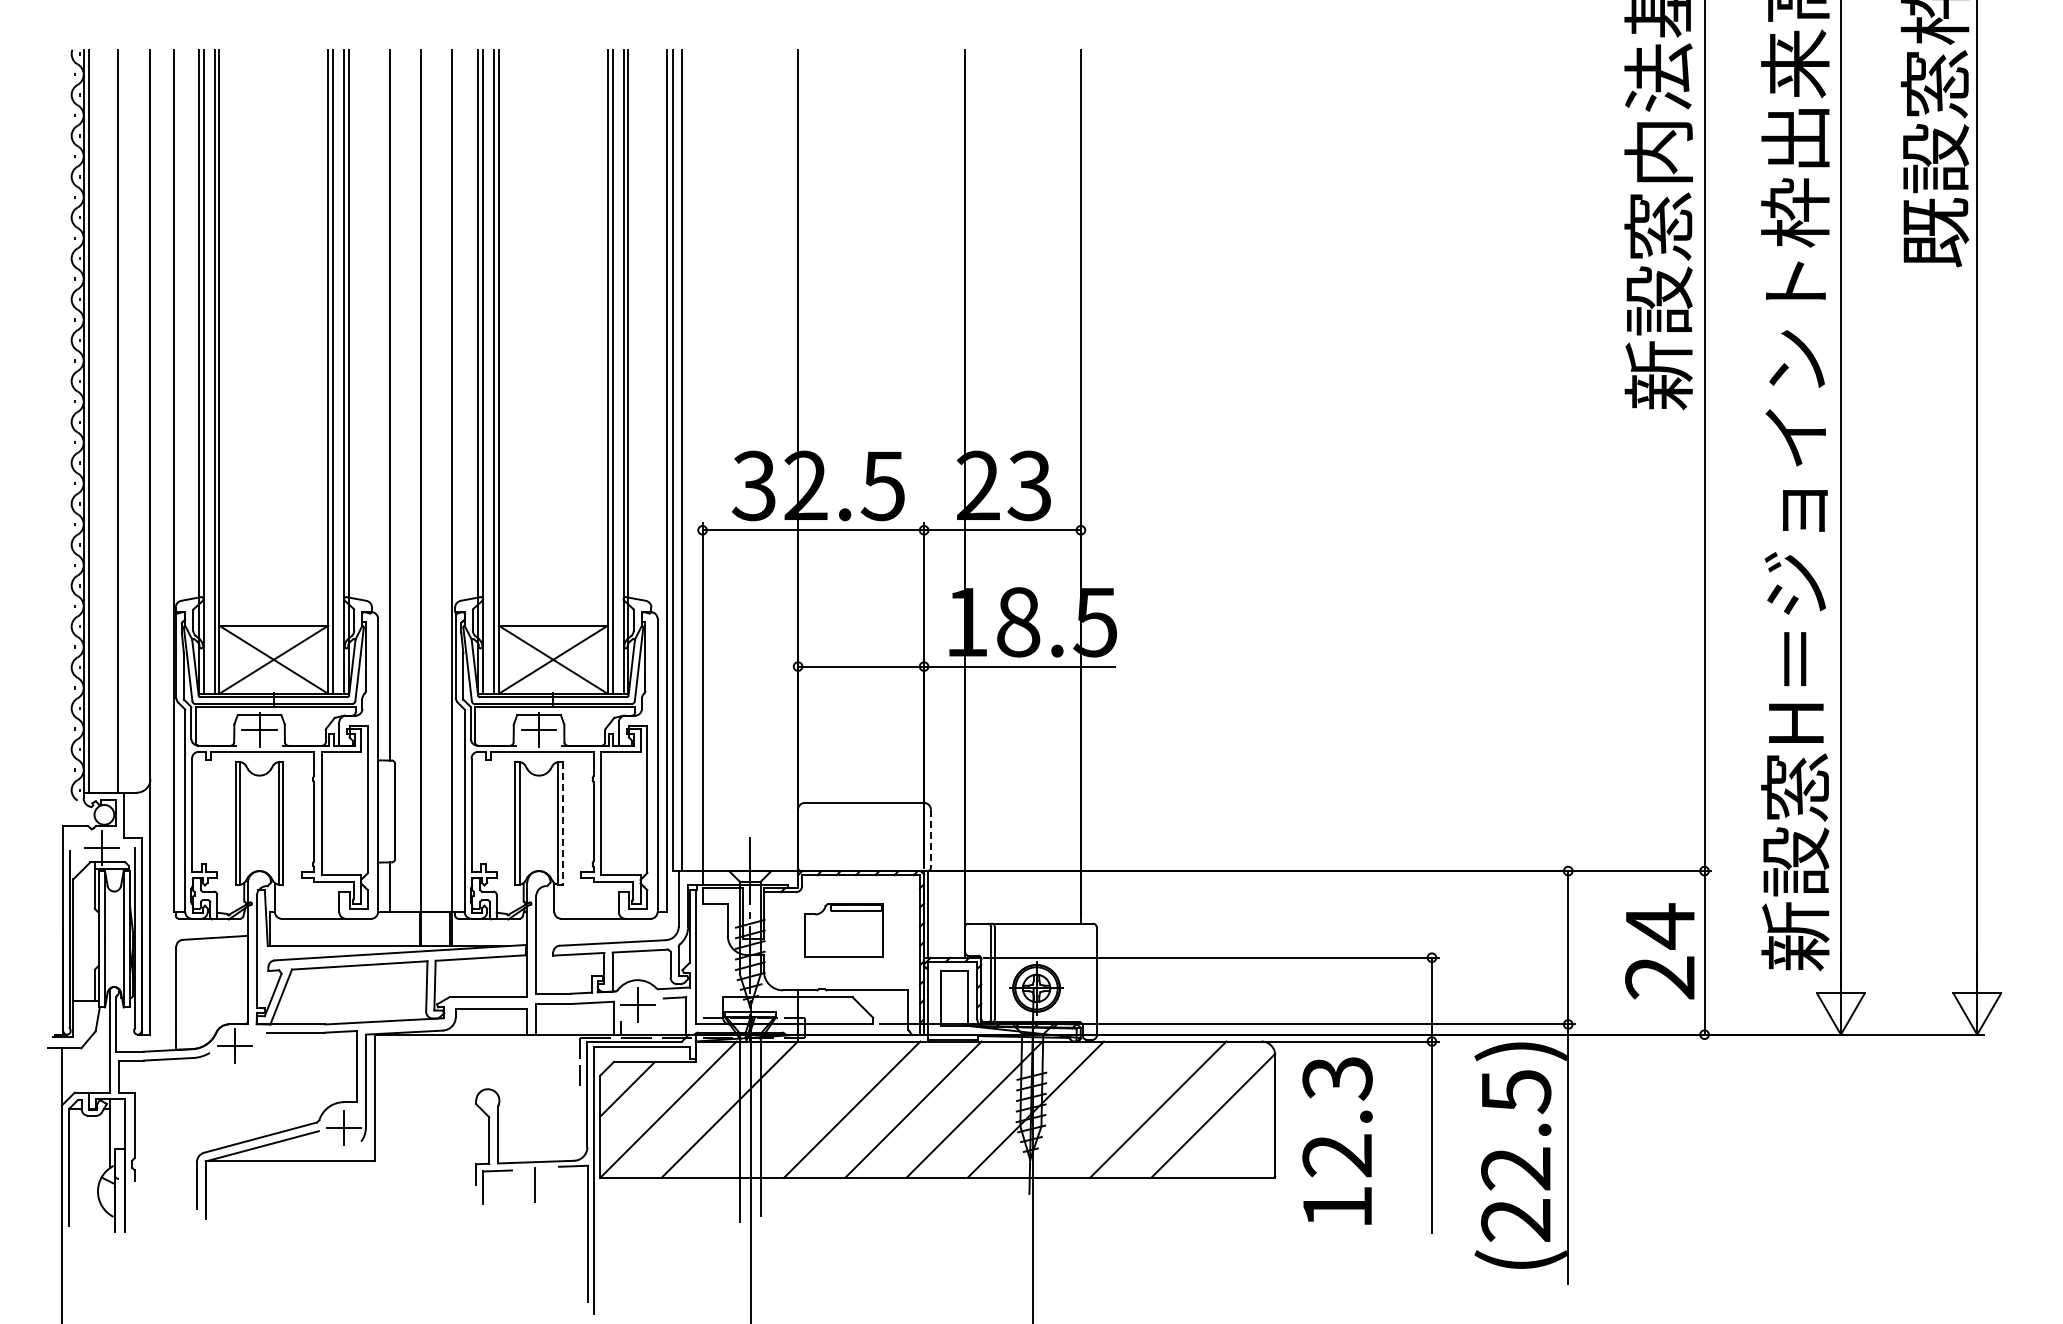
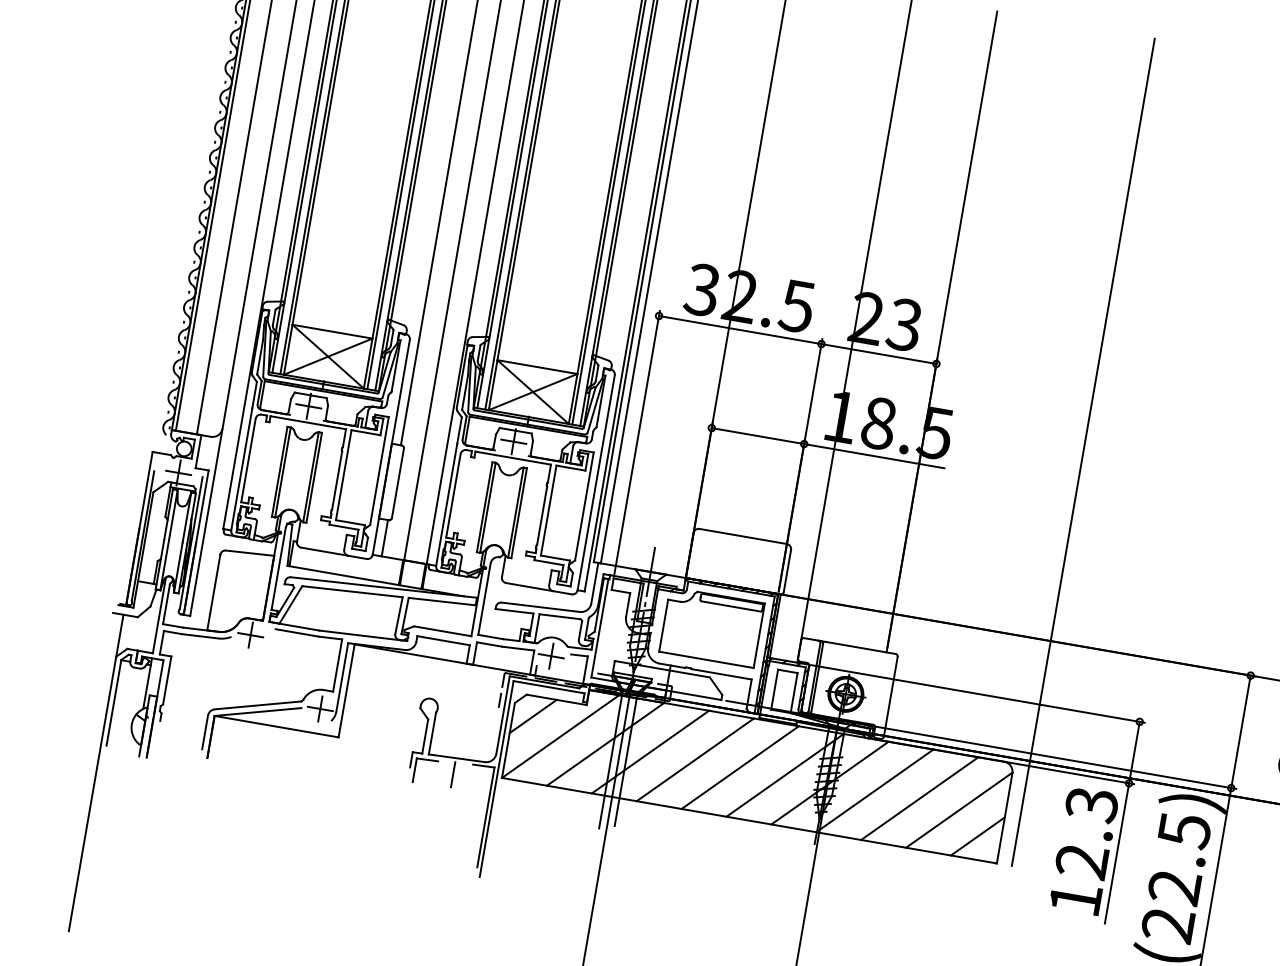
line: (1295, 613) -> (1083, 452), added
line: (562, 823) -> (519, 513), dashed -> solid
line: (930, 838) -> (787, 570), dashed -> solid
part: (843, 930) -> (711, 627), size x1.67
line: (790, 1109) -> (650, 751), added
line: (1096, 1109) -> (874, 790), added
text: (1337, 1140) -> (1083, 850), moved
line: (1243, 1146) -> (977, 836), added

